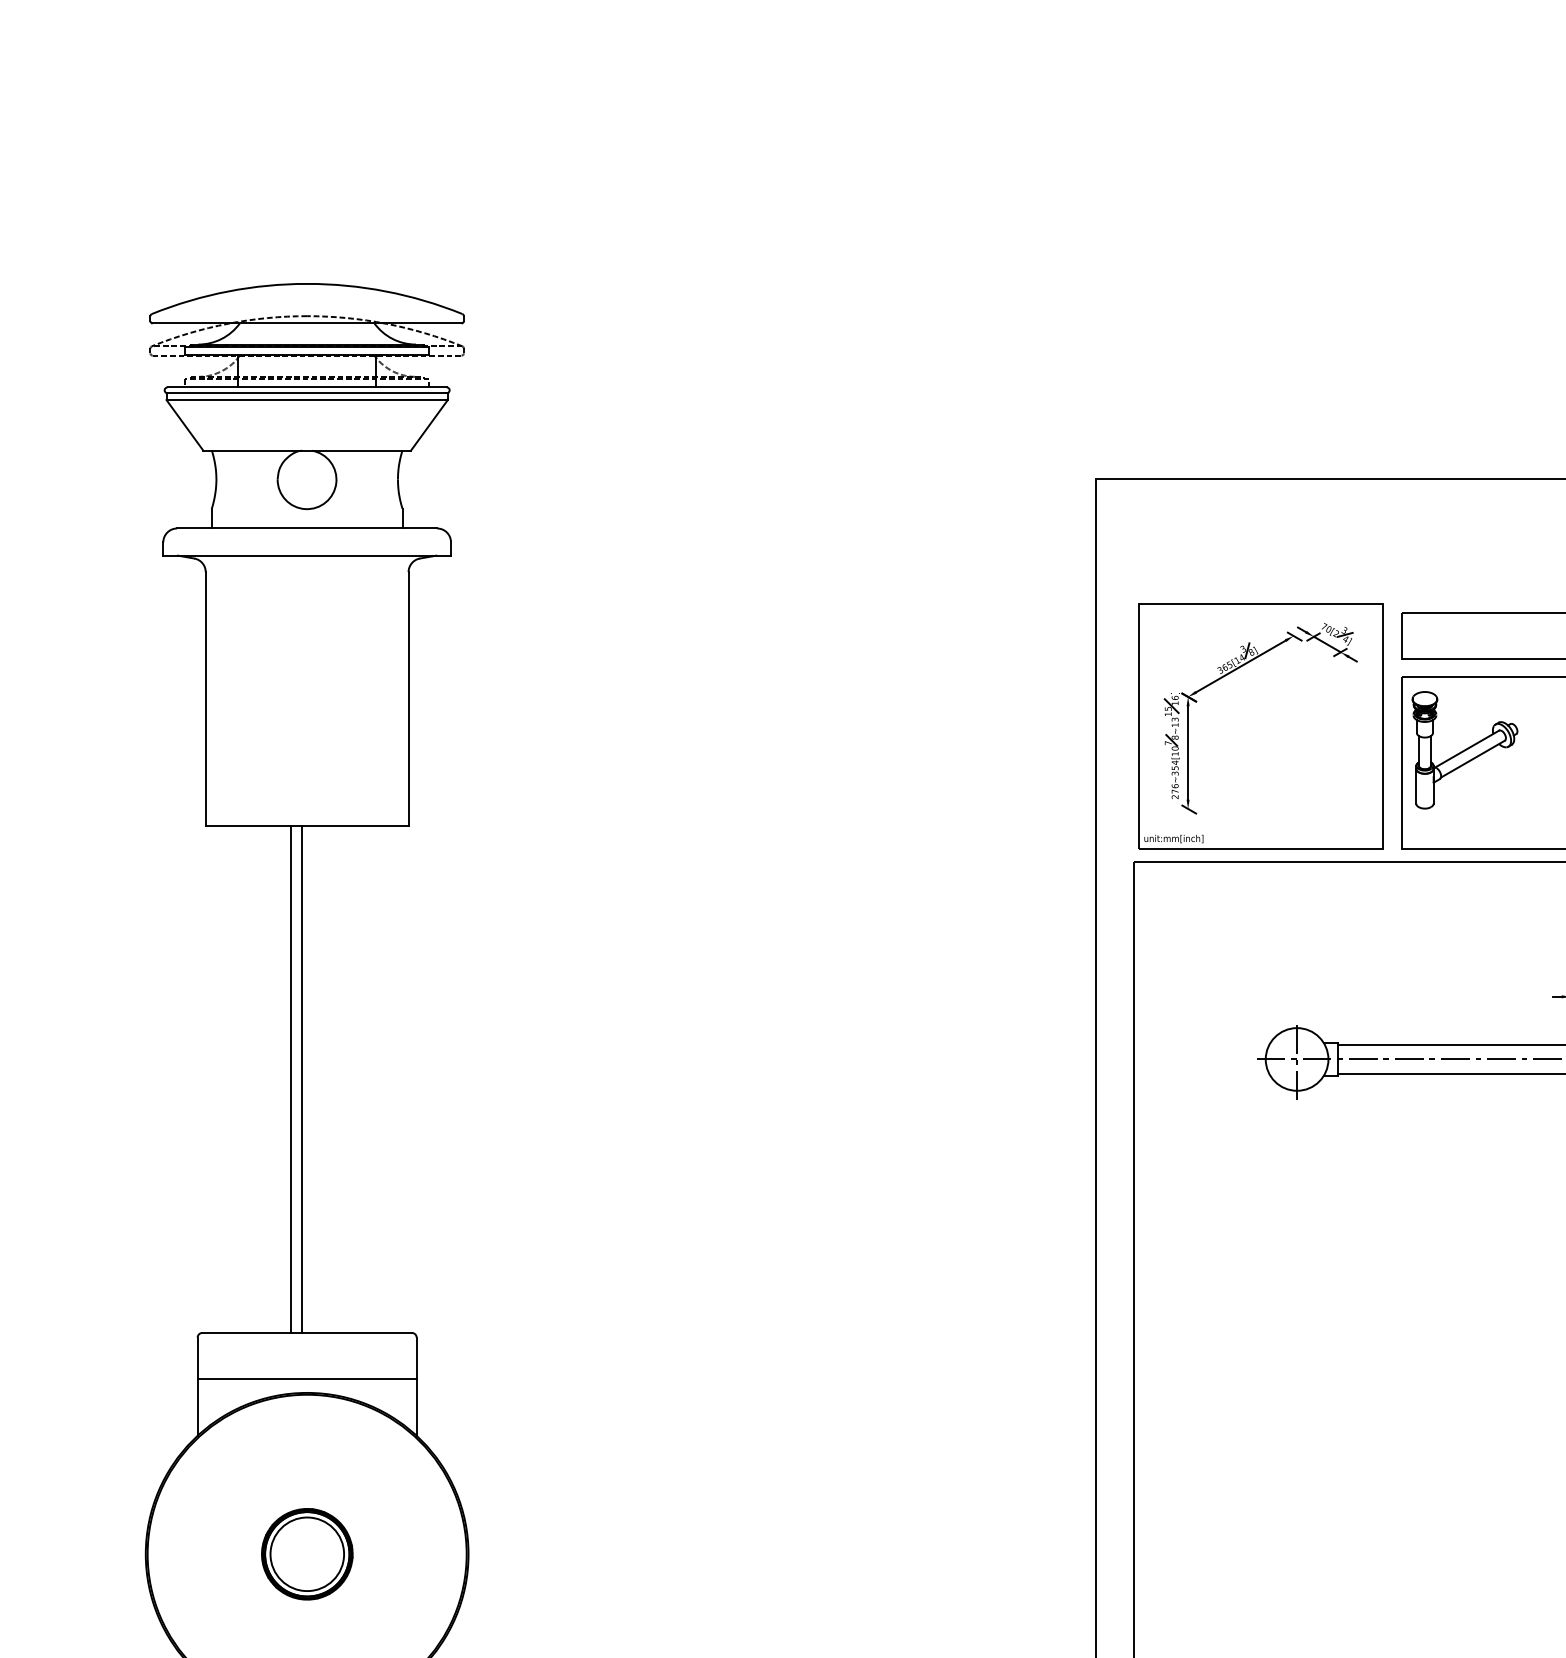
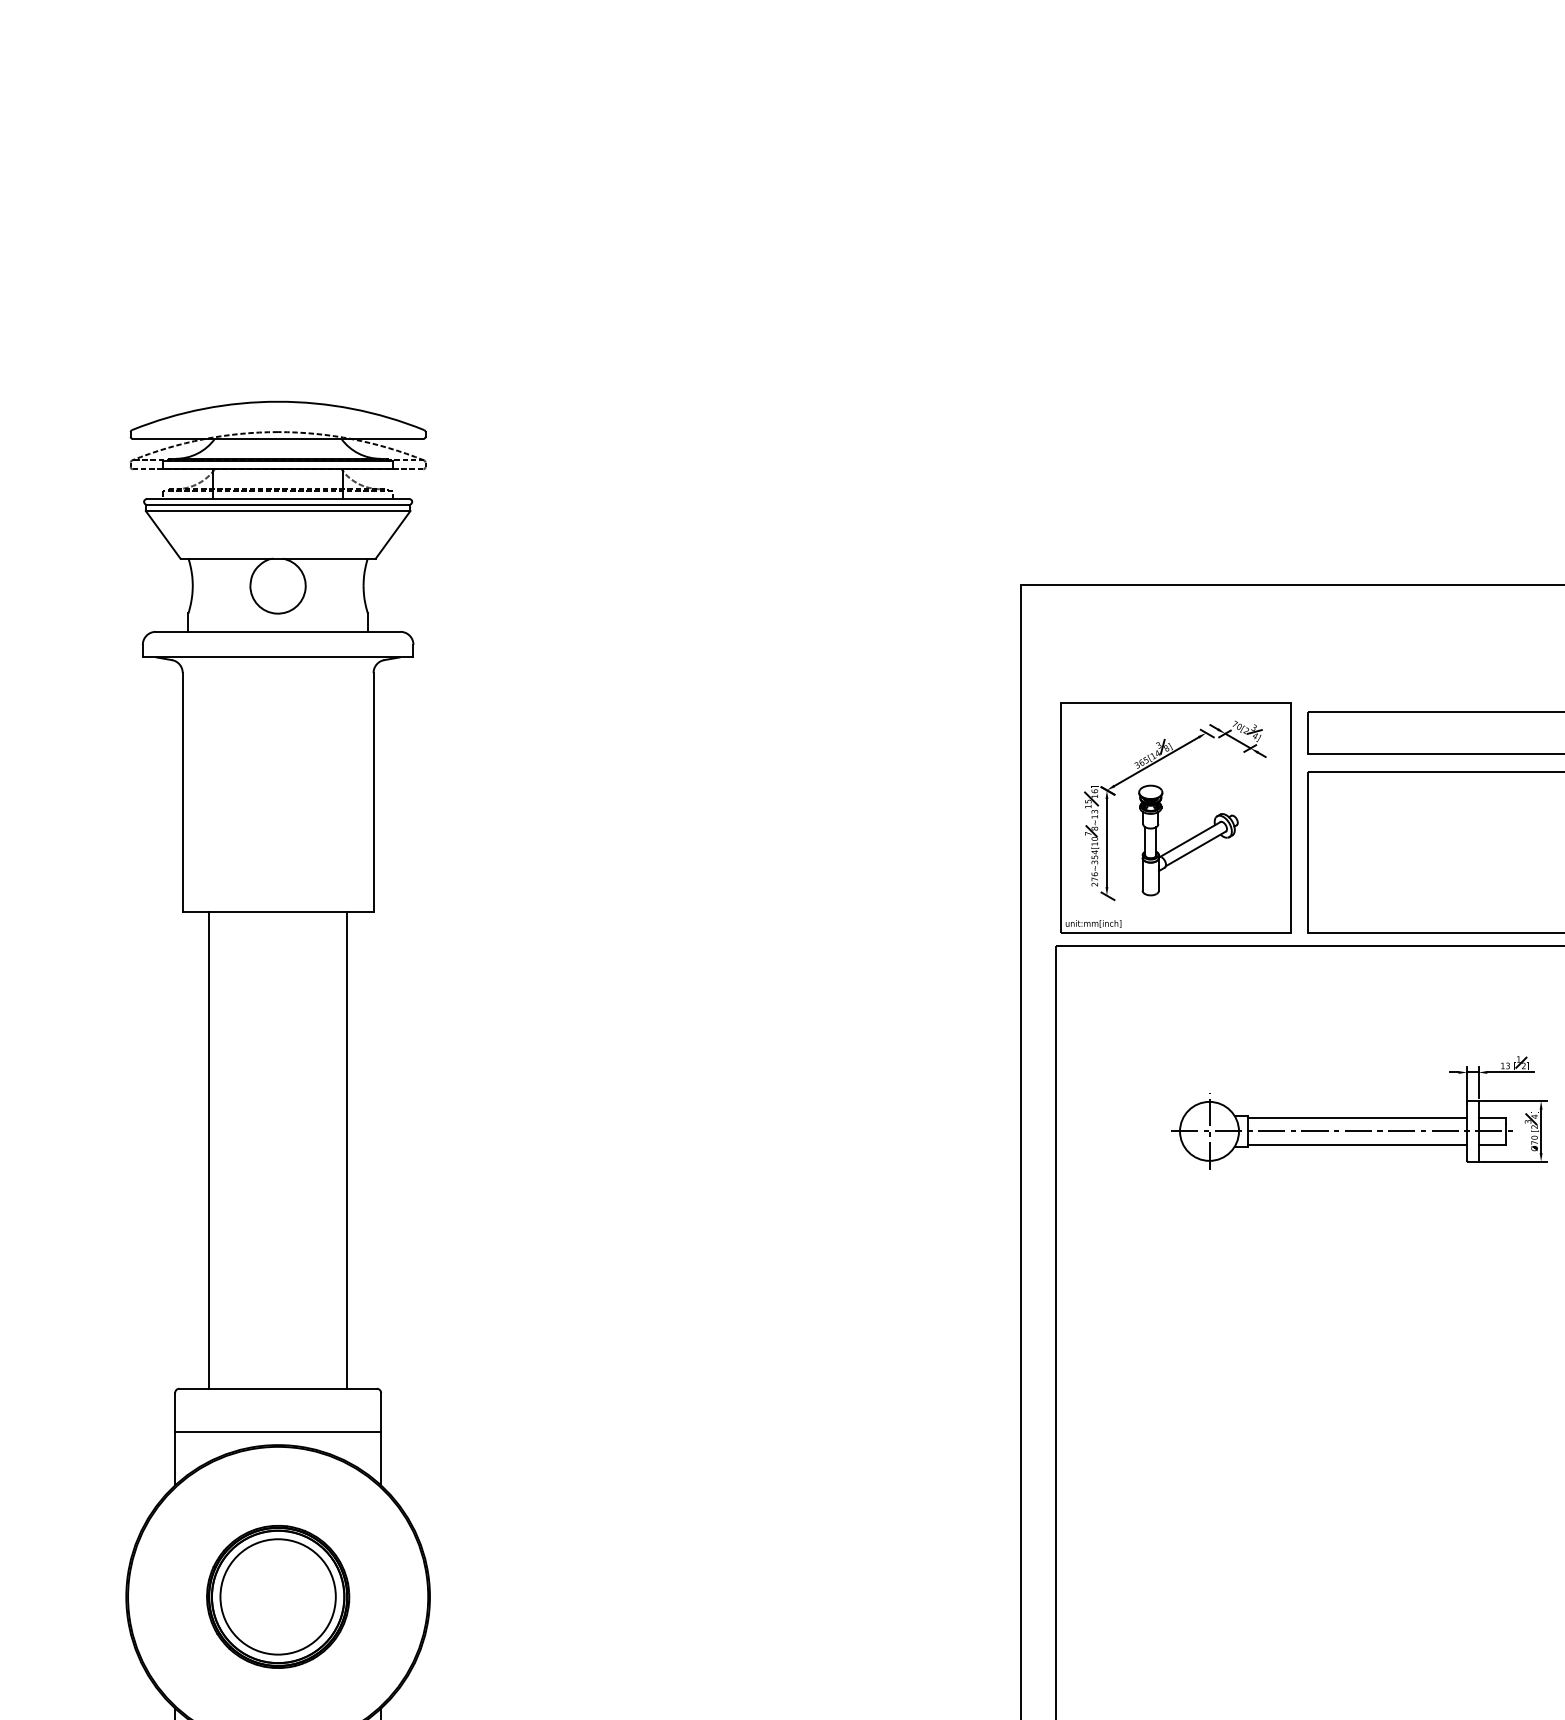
part: (1465, 750) -> (1188, 840), moved
line: (291, 1078) -> (347, 1149), moved
line: (302, 1078) -> (209, 1149), moved
part: (307, 1553) -> (278, 1596), size x1.67

